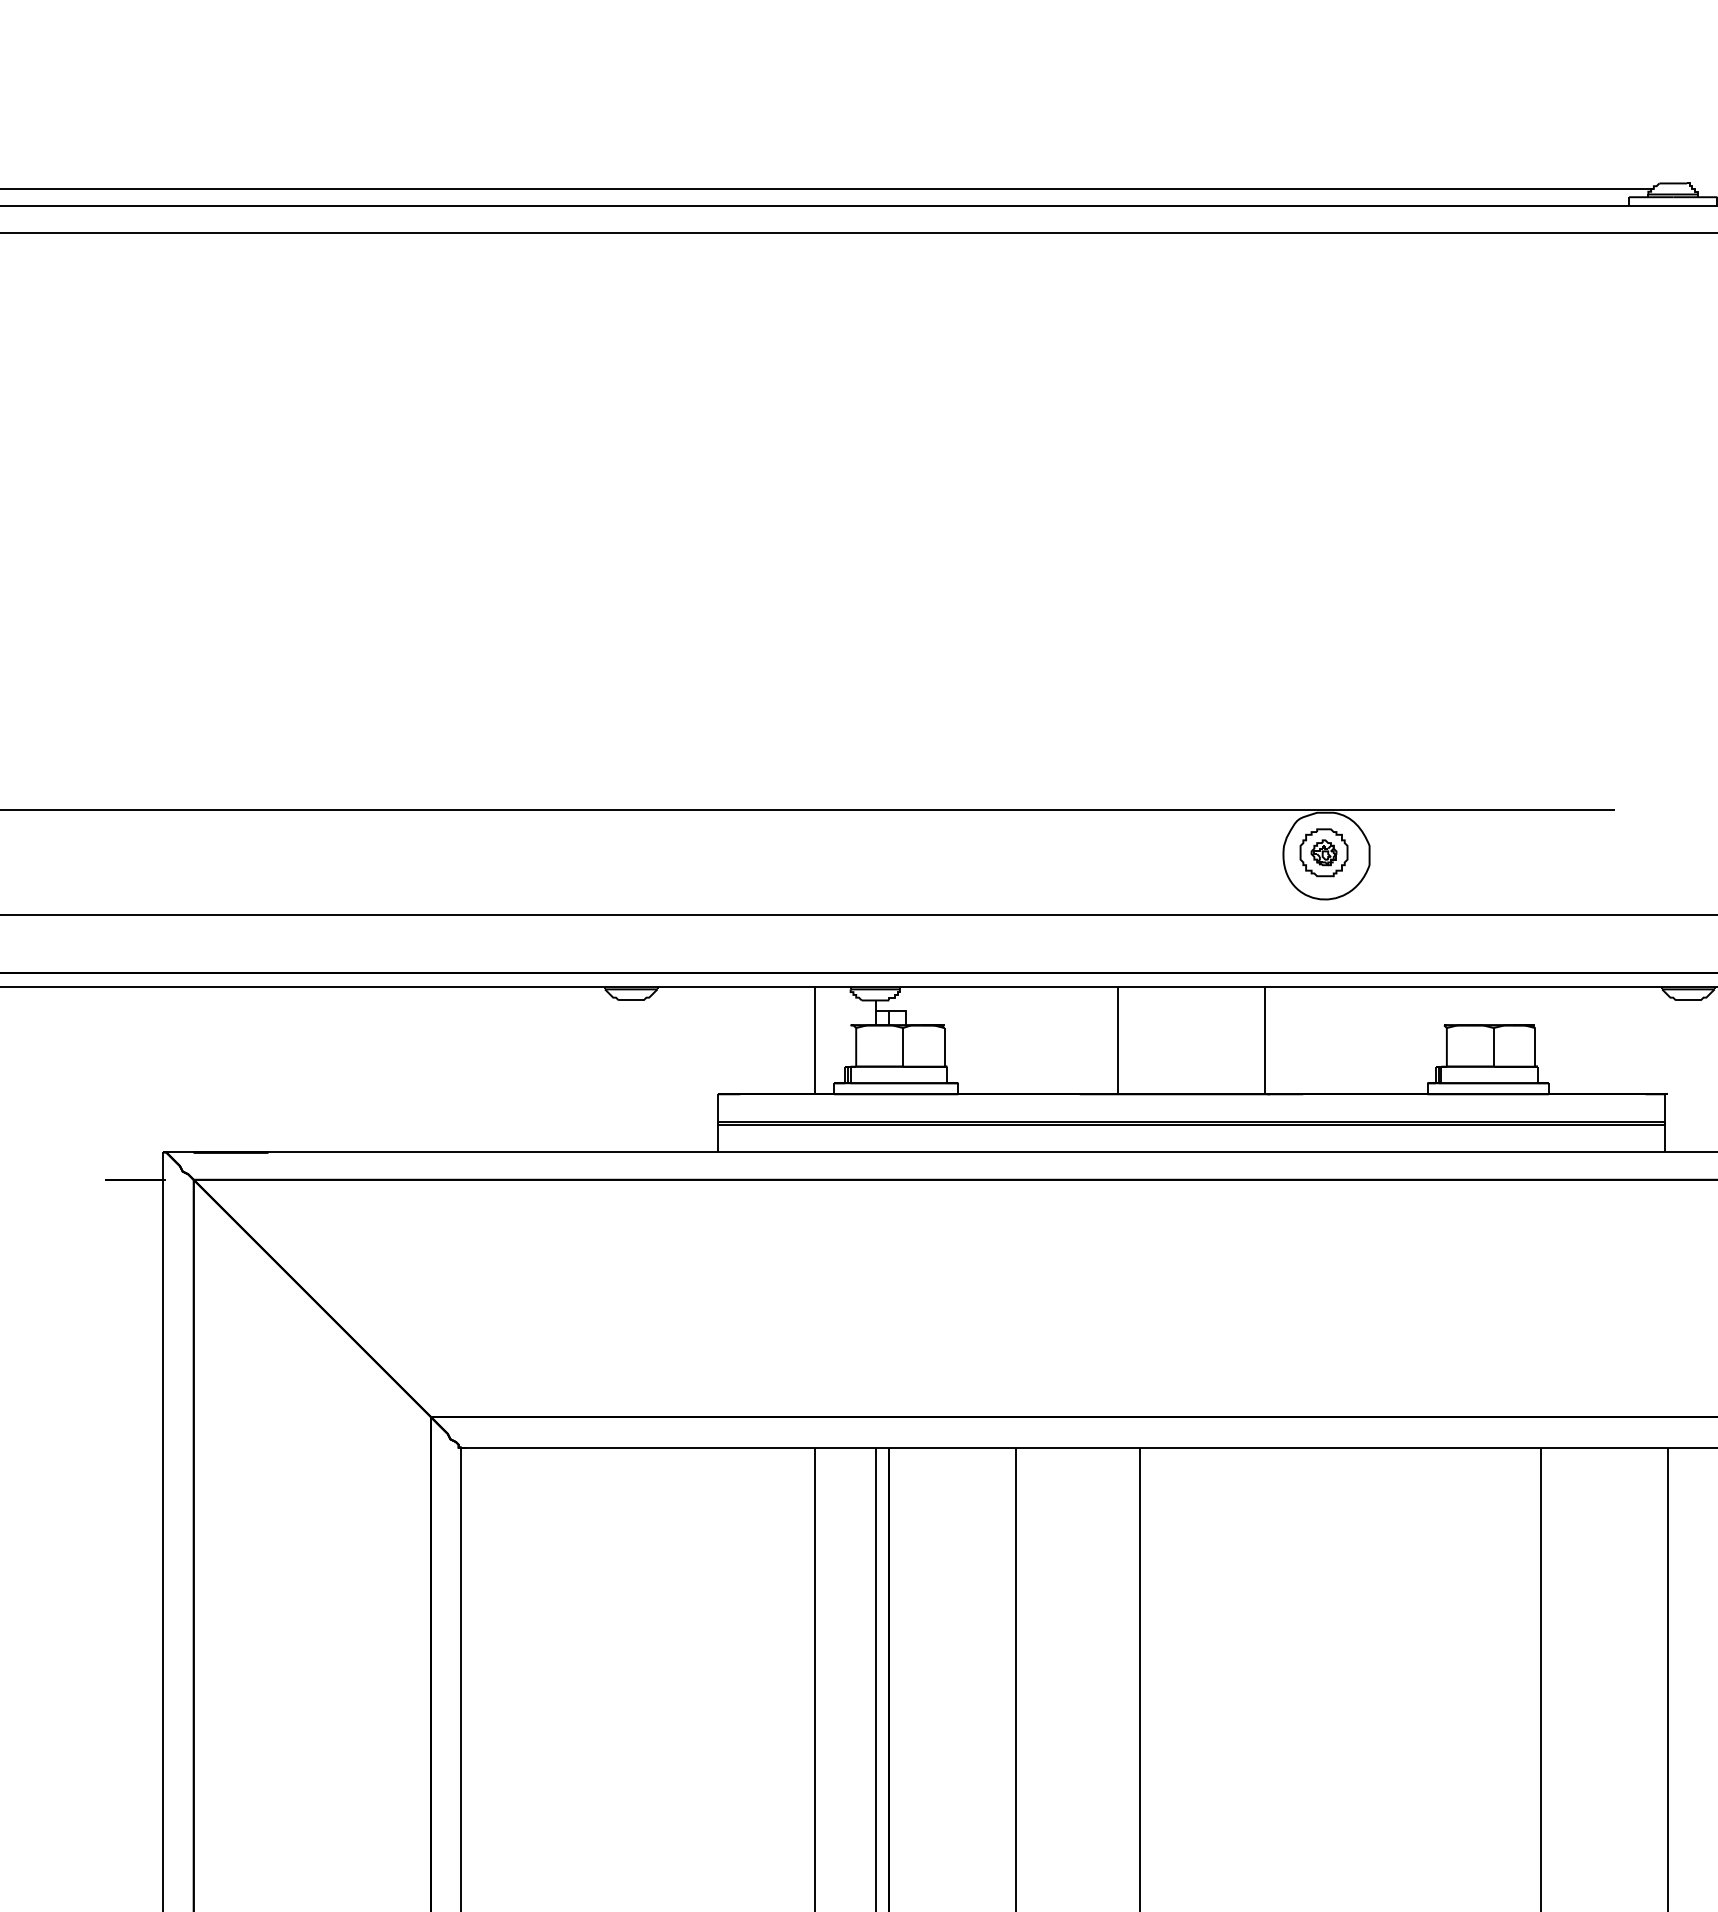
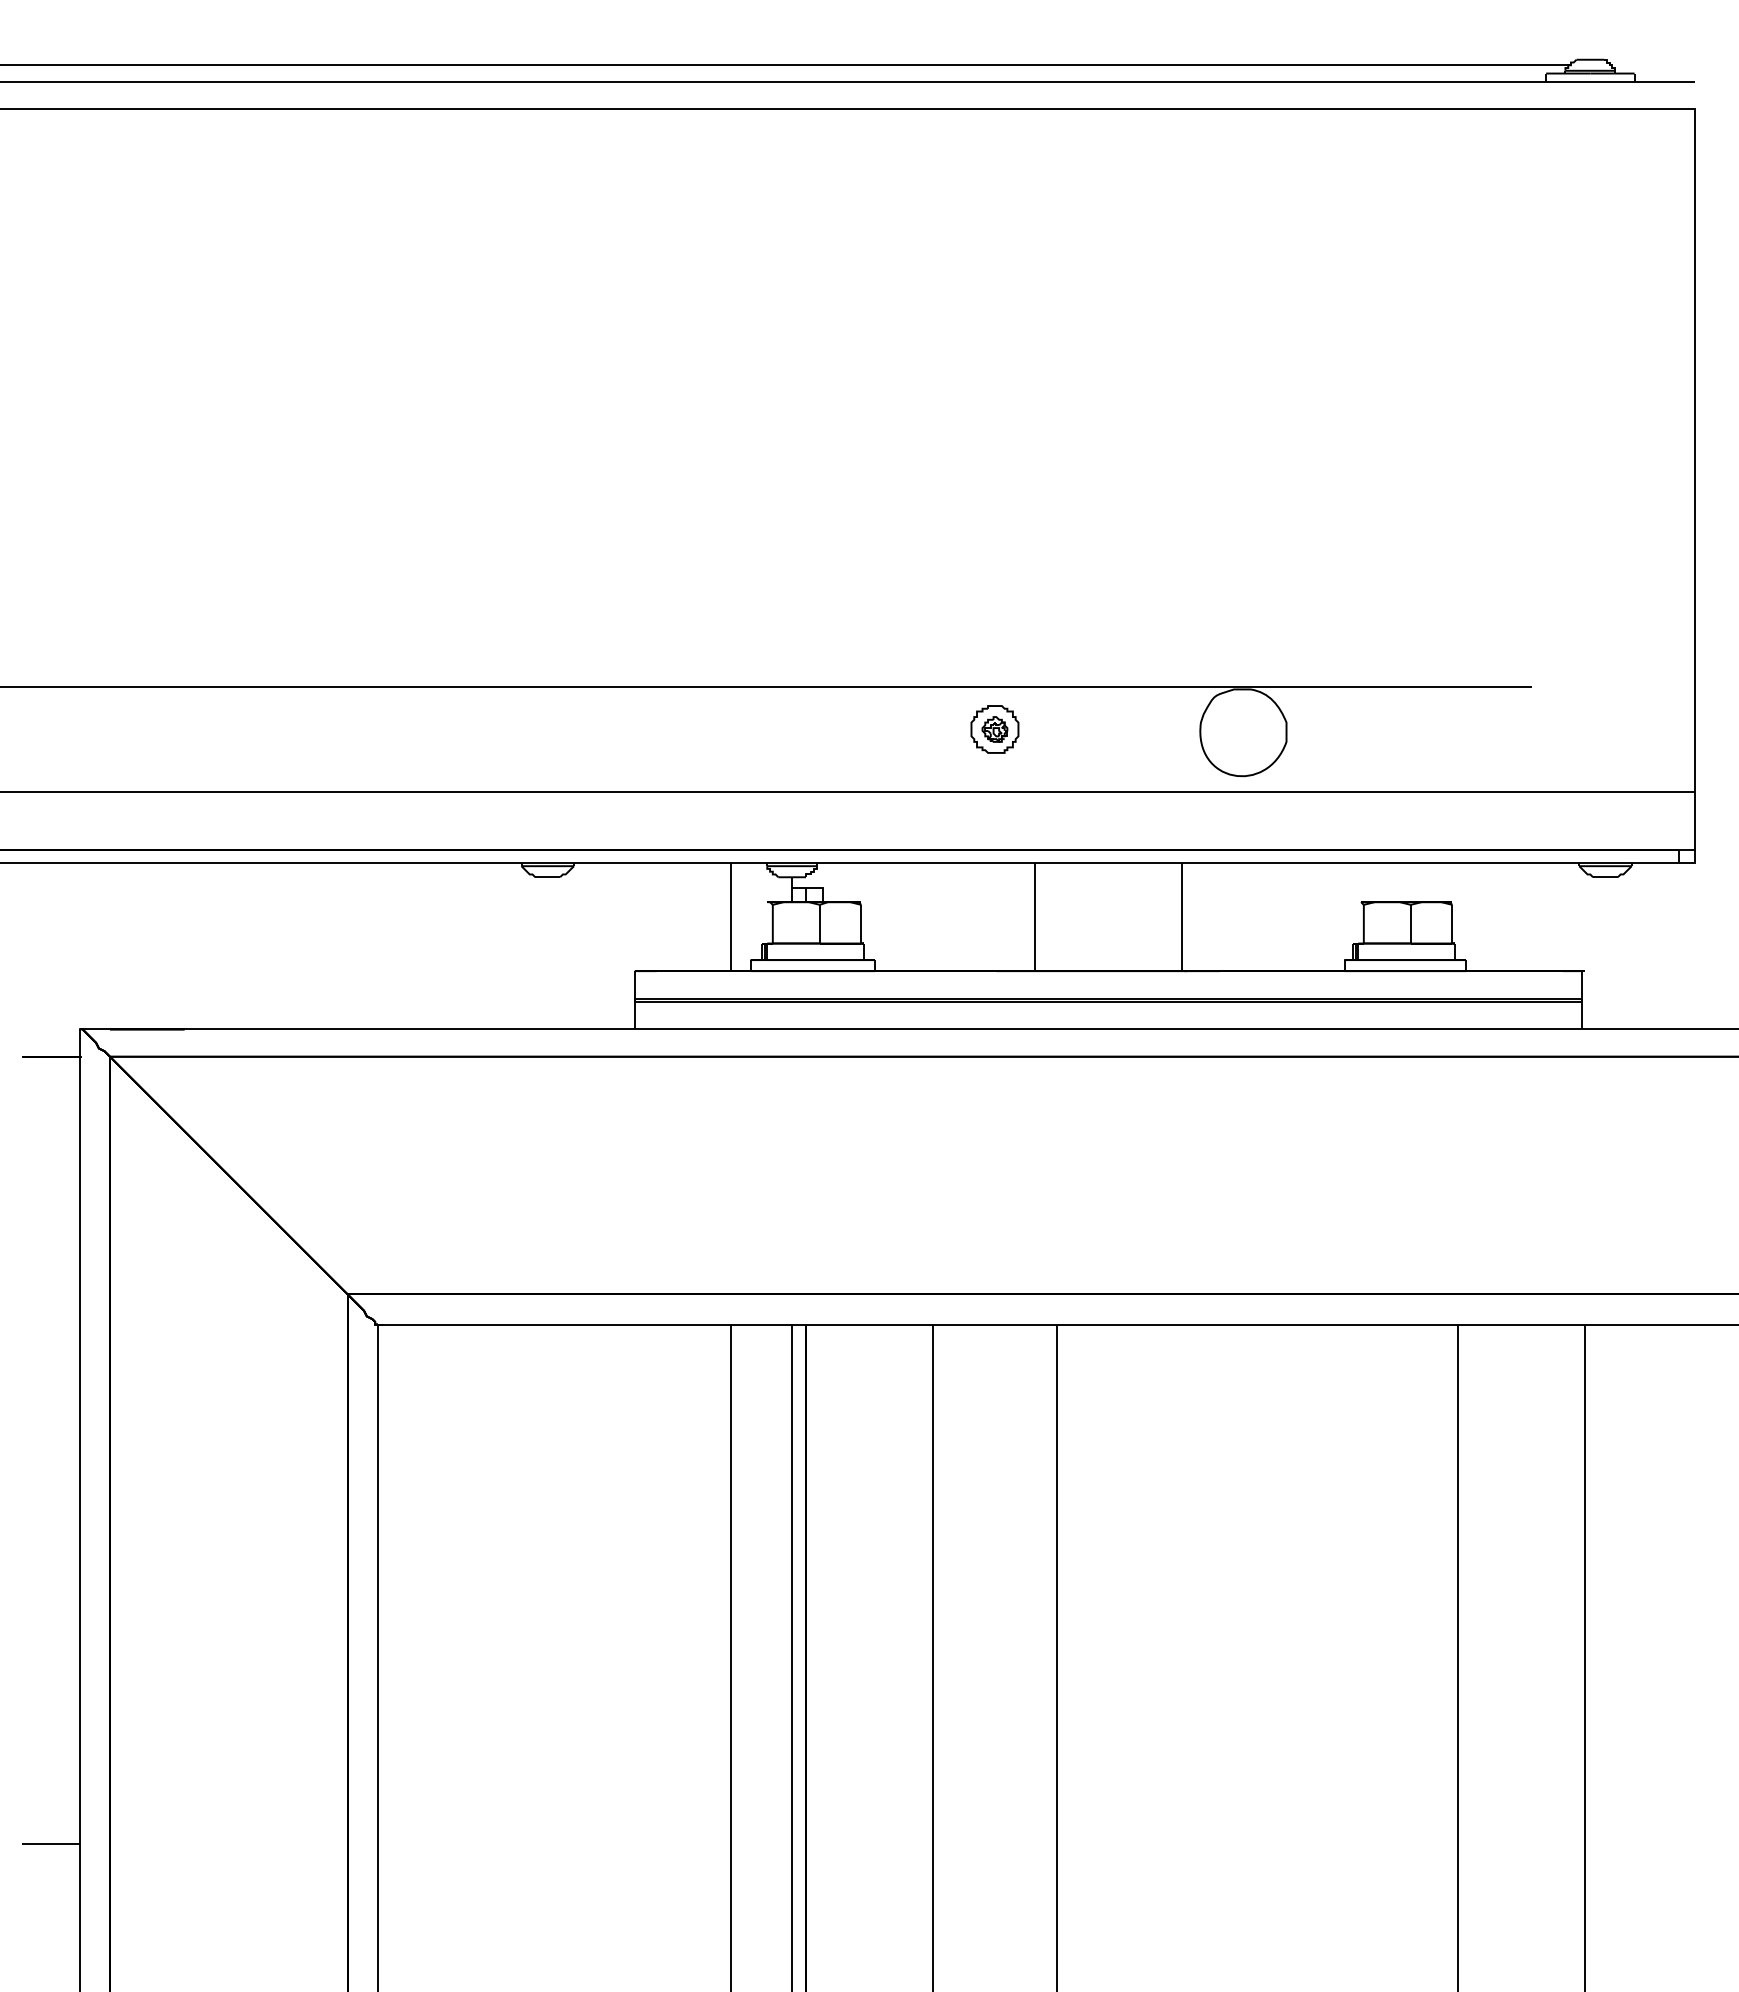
part: (1323, 852) -> (994, 729), moved

